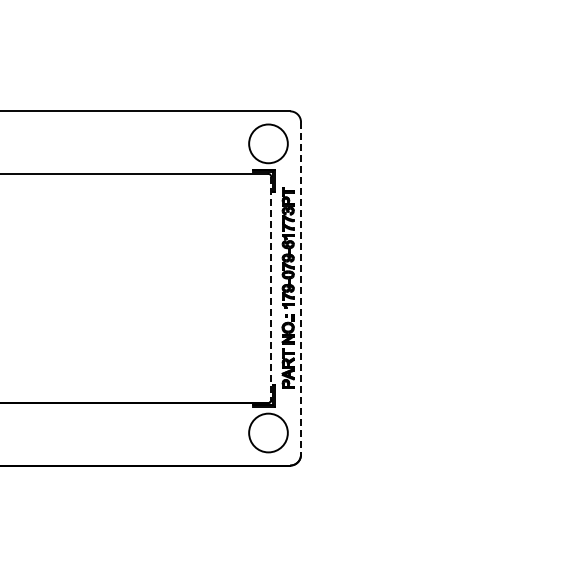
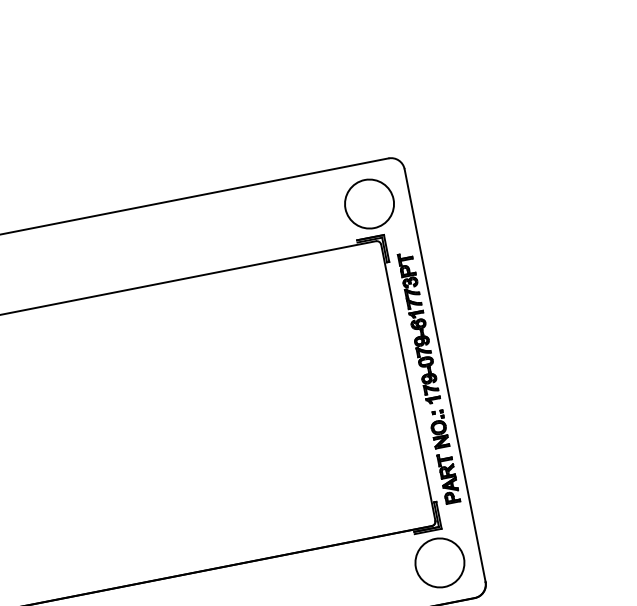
line: (271, 288) -> (408, 382), dashed -> solid
line: (301, 288) -> (445, 375), dashed -> solid

